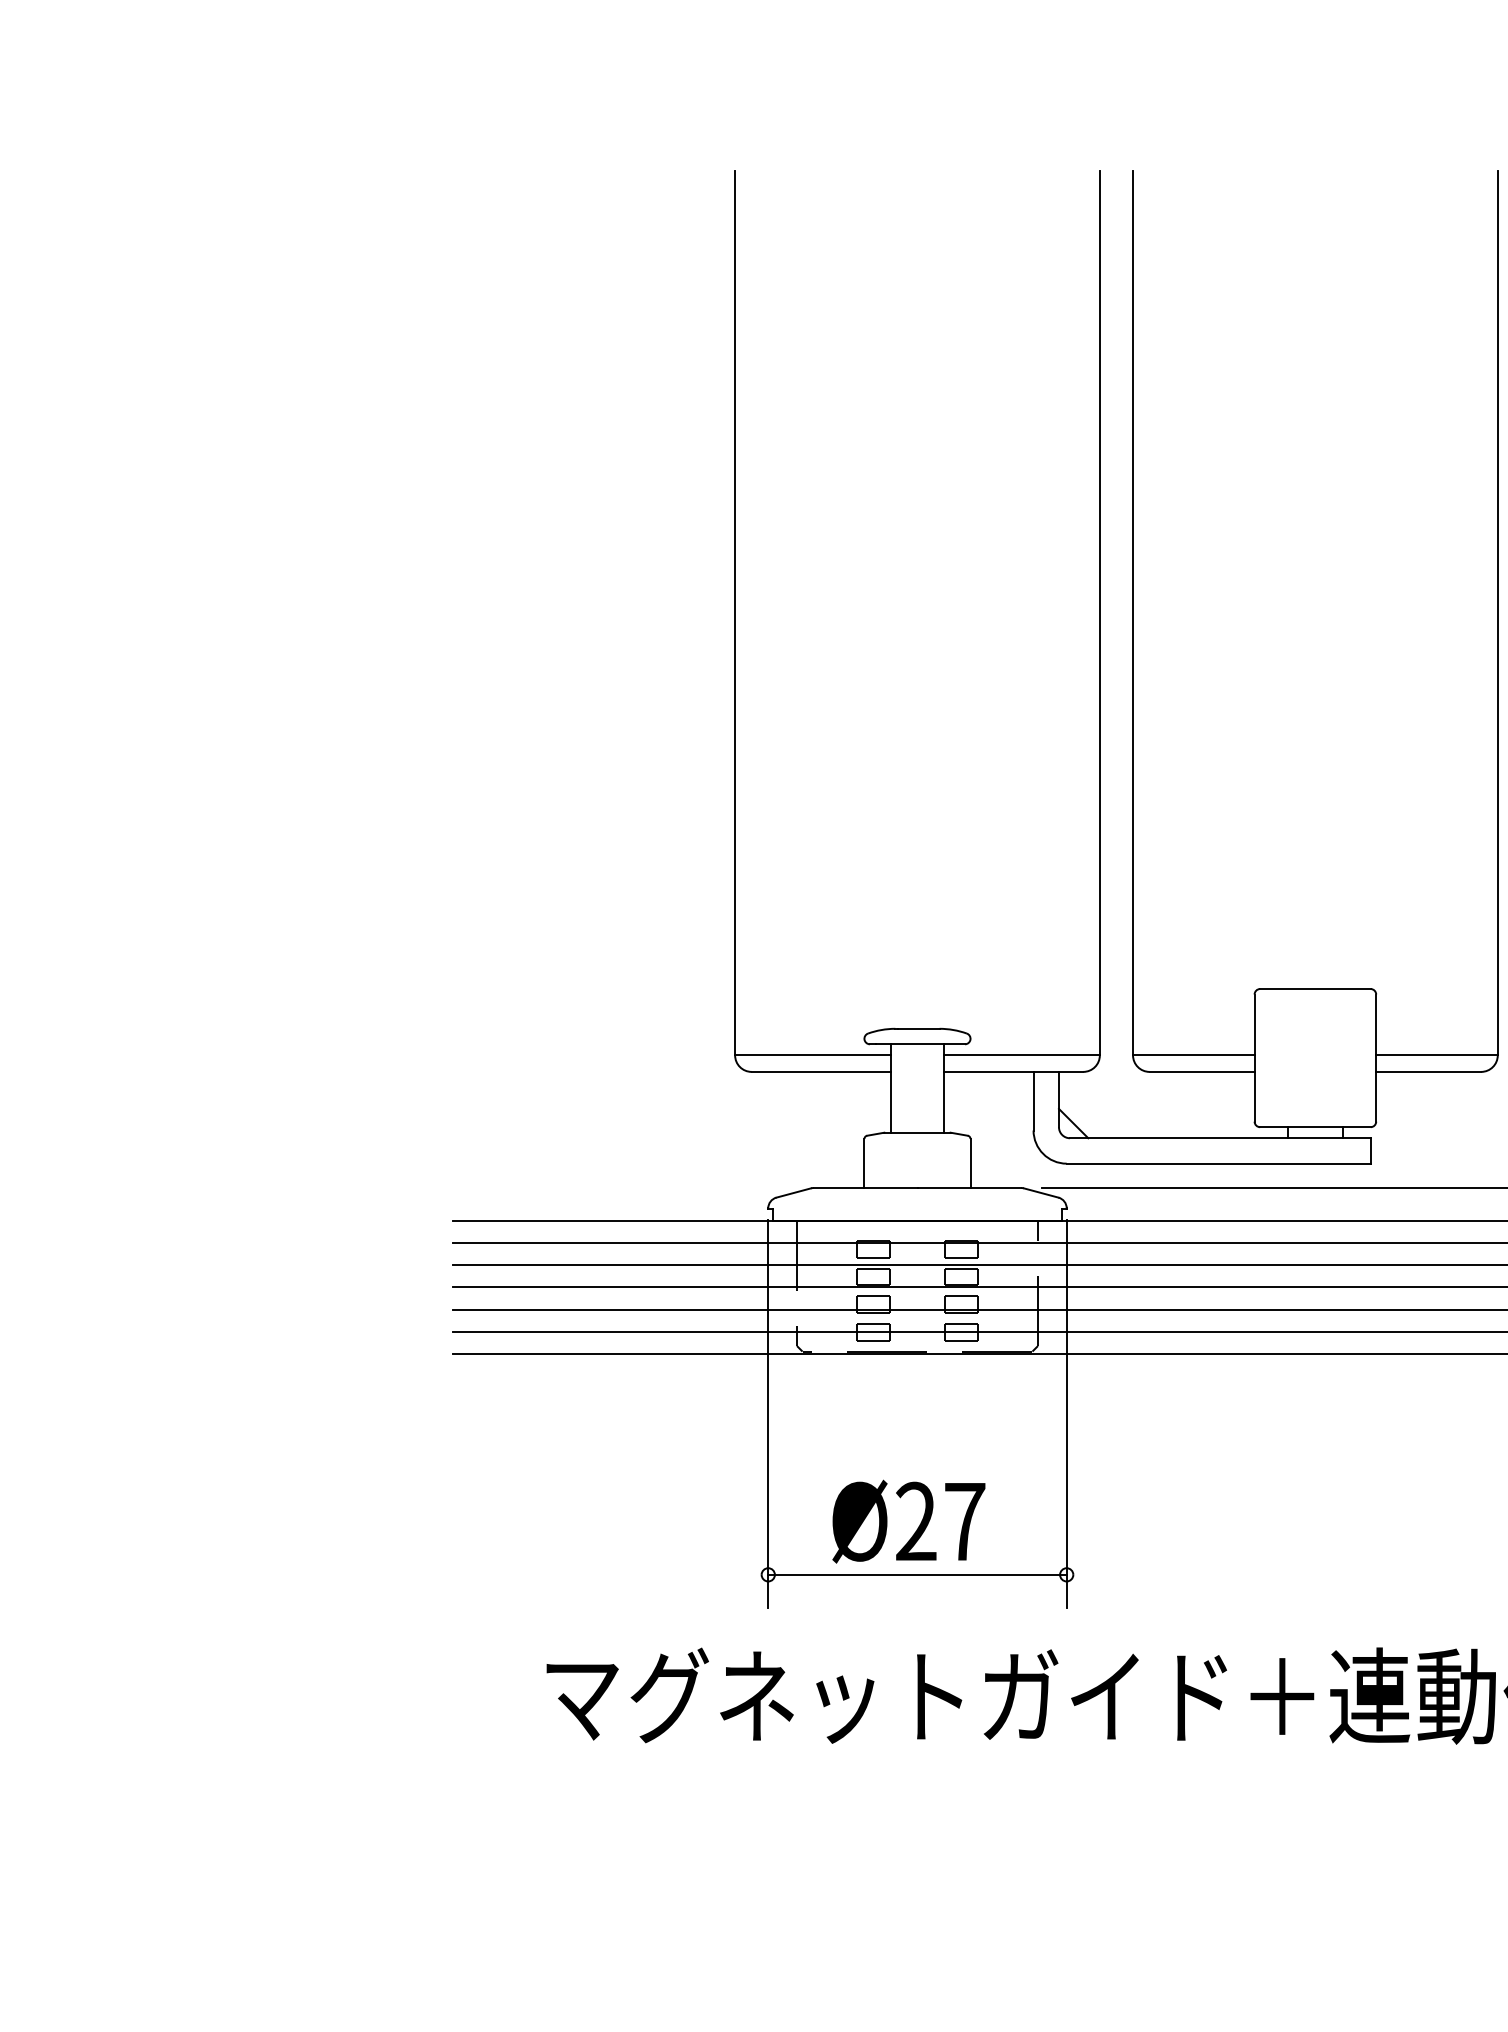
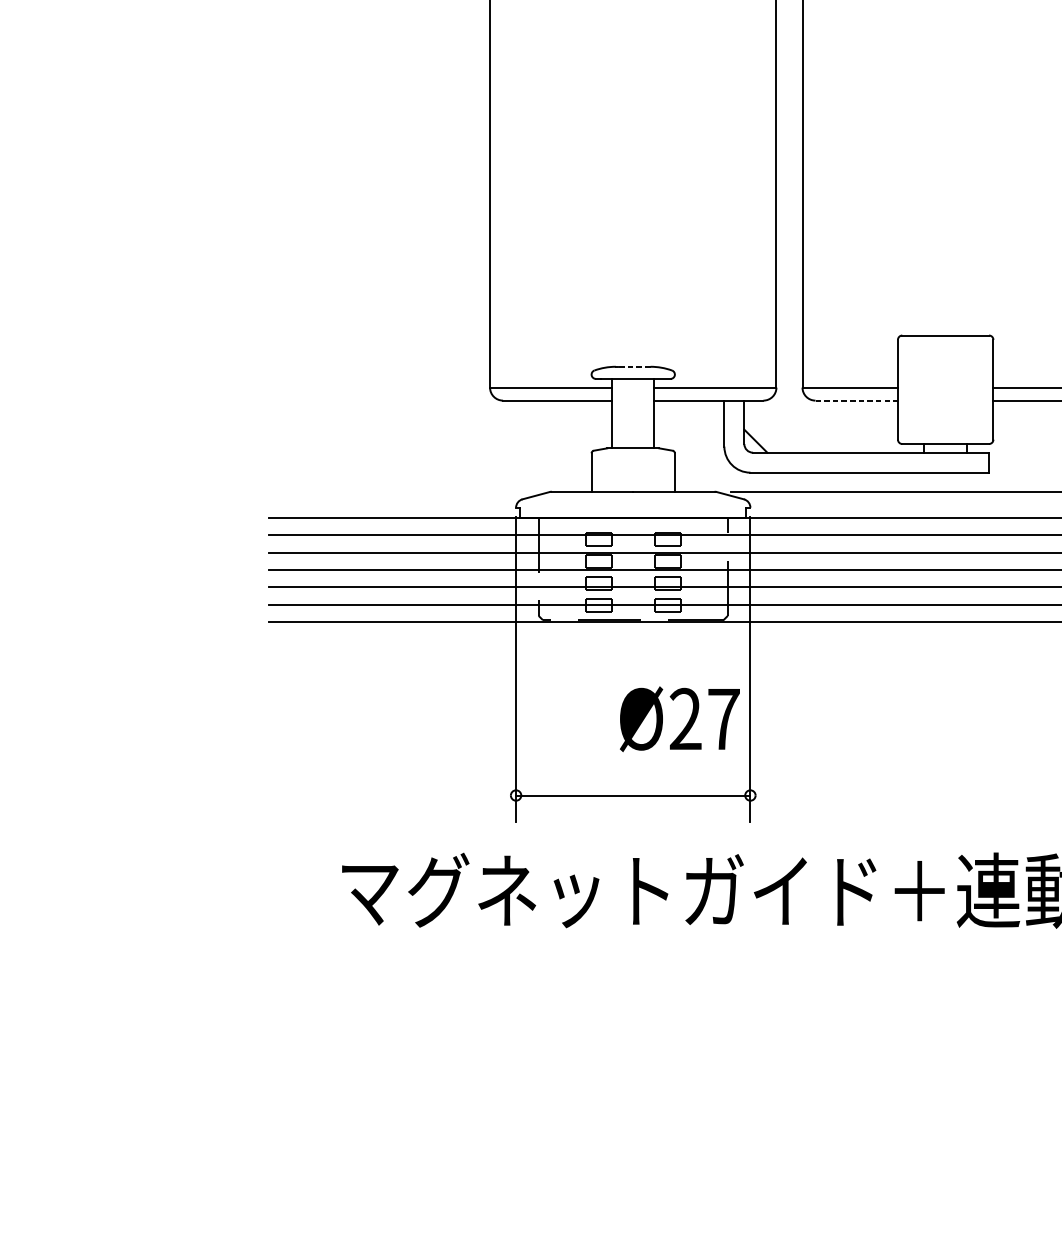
line: (918, 1028) -> (634, 366), solid -> dashed
line: (1202, 1071) -> (857, 400), solid -> dashed
text: (908, 1521) -> (679, 719), moved

